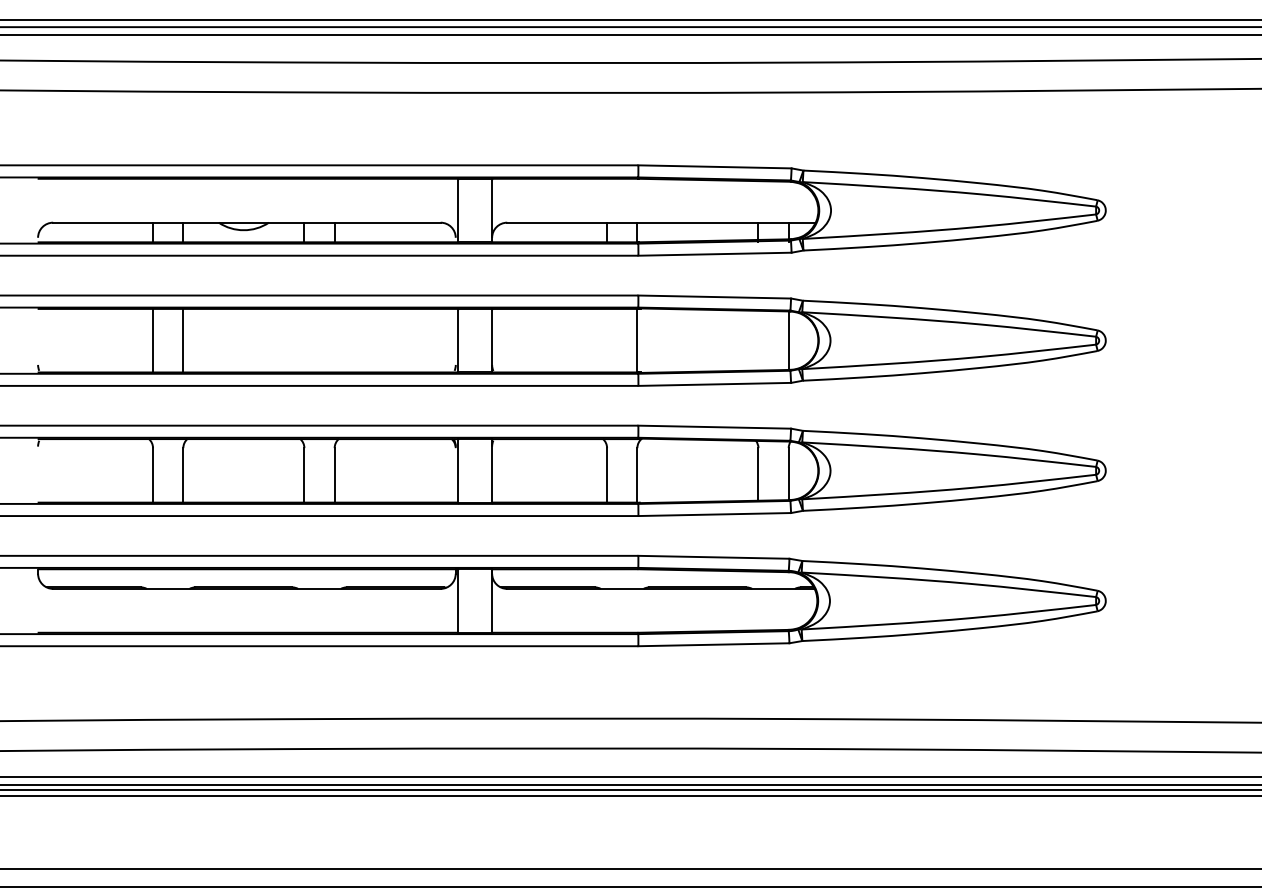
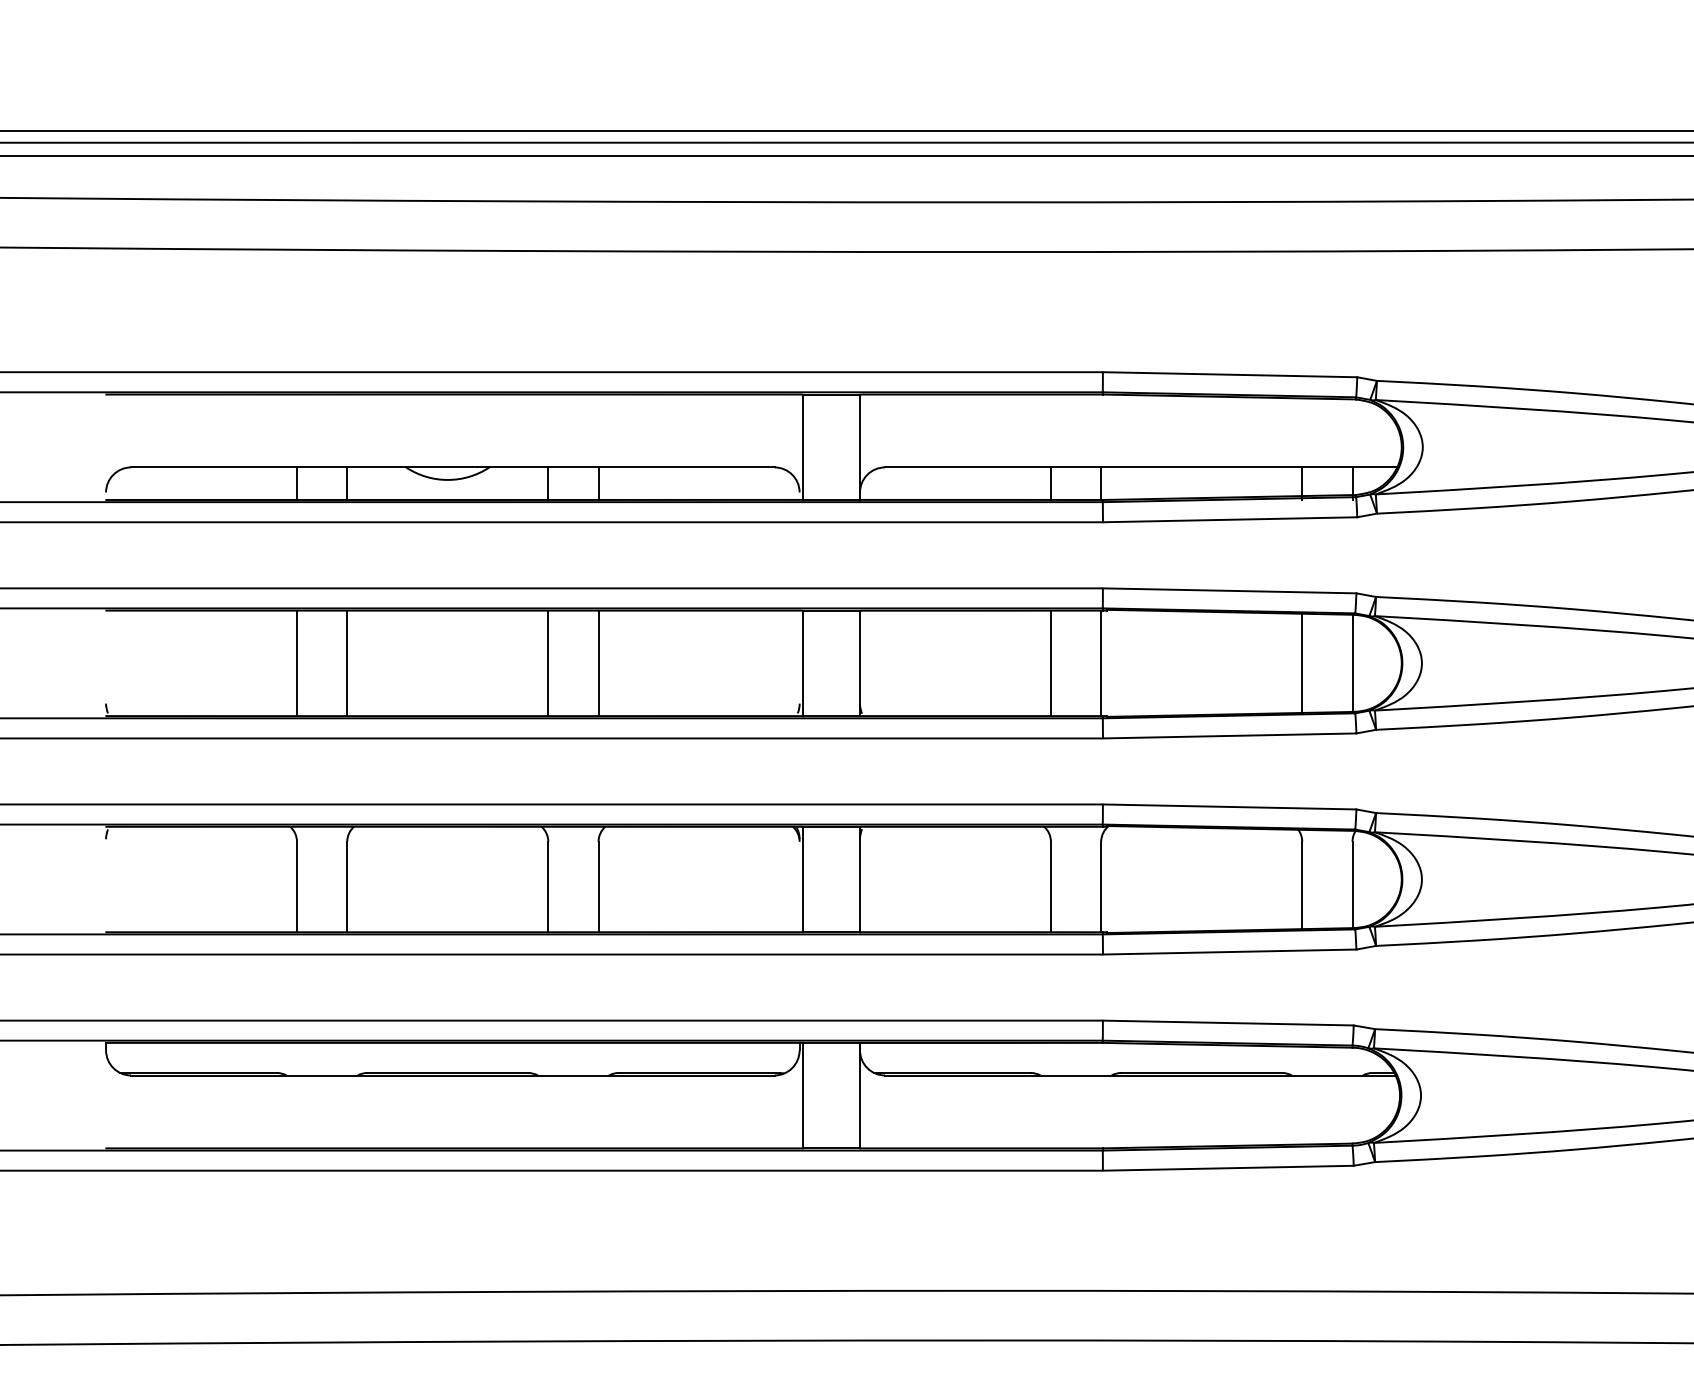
line: (304, 340) -> (548, 663), added
line: (334, 340) -> (598, 663), added
line: (607, 340) -> (1051, 663), added
line: (758, 340) -> (1302, 663), added

